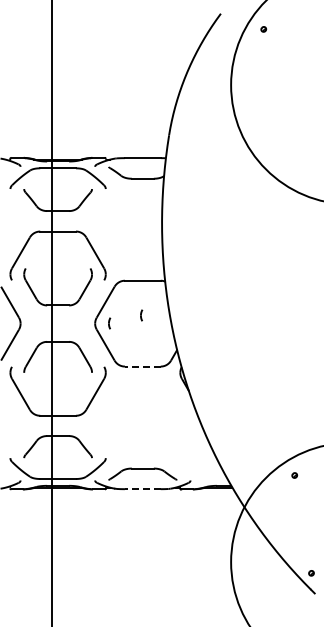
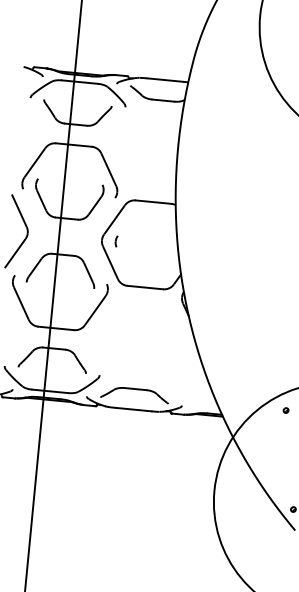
part: (141, 315) -> (148, 236), removed
line: (142, 366) -> (145, 287), dashed -> solid
line: (142, 489) -> (133, 409), dashed -> solid

